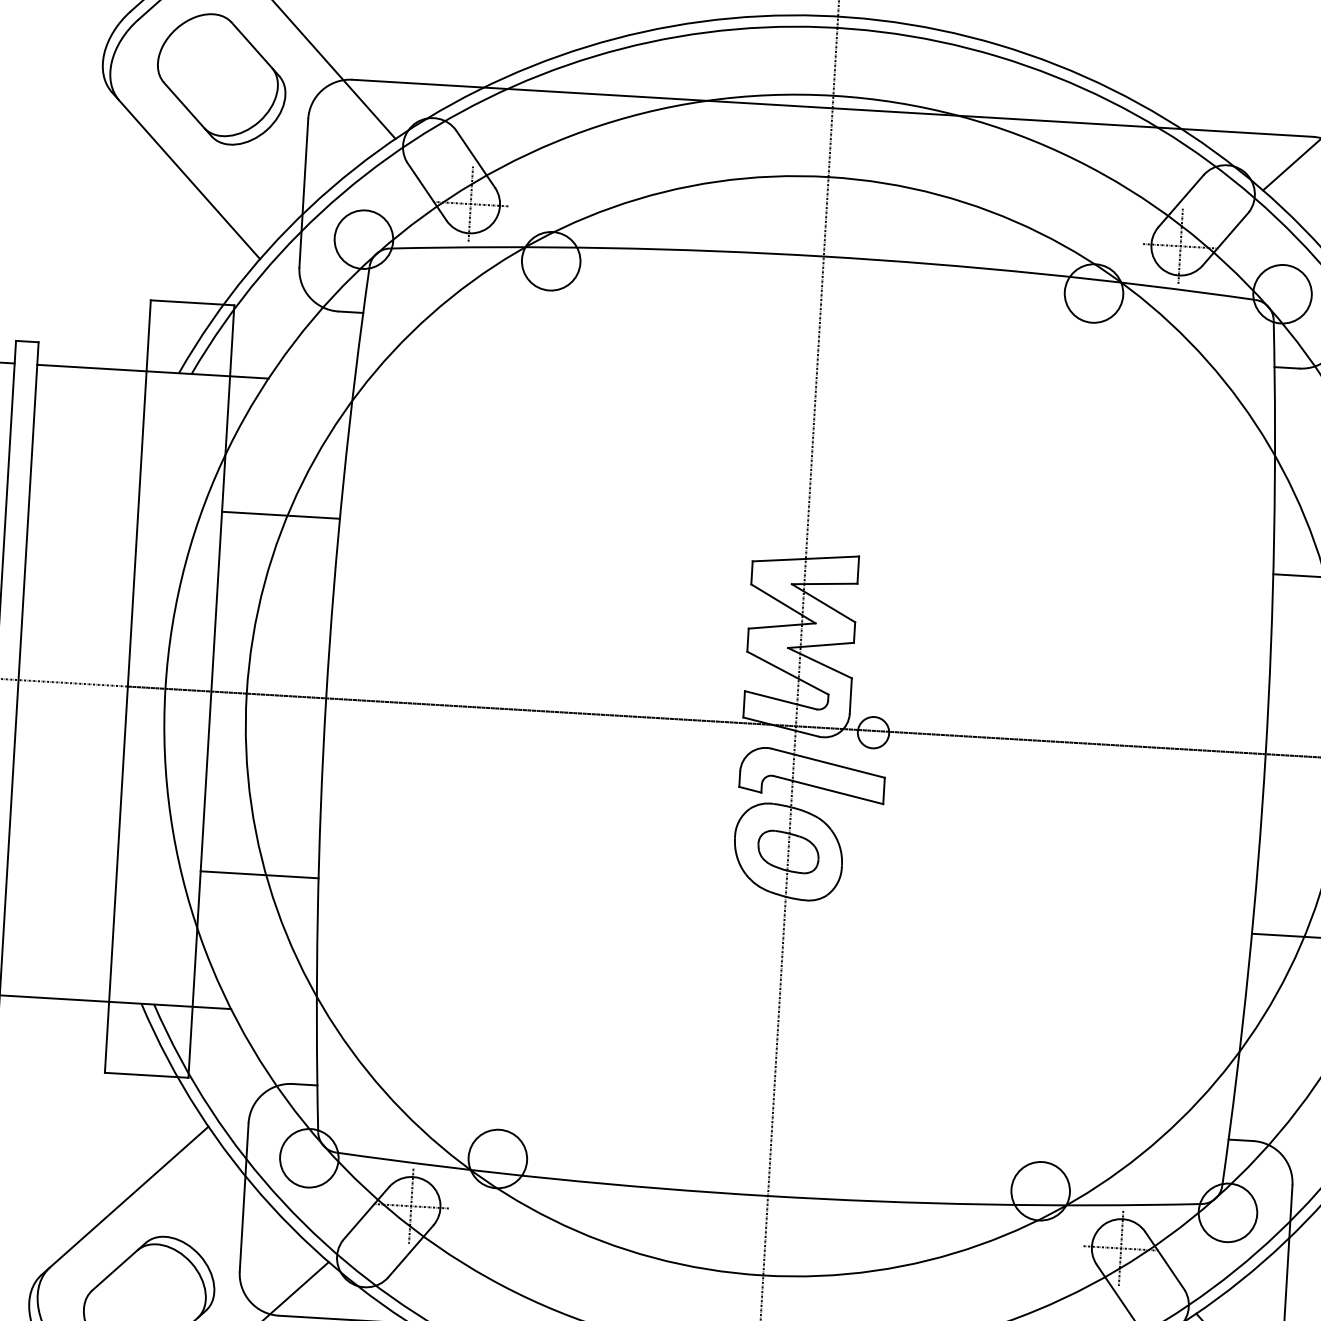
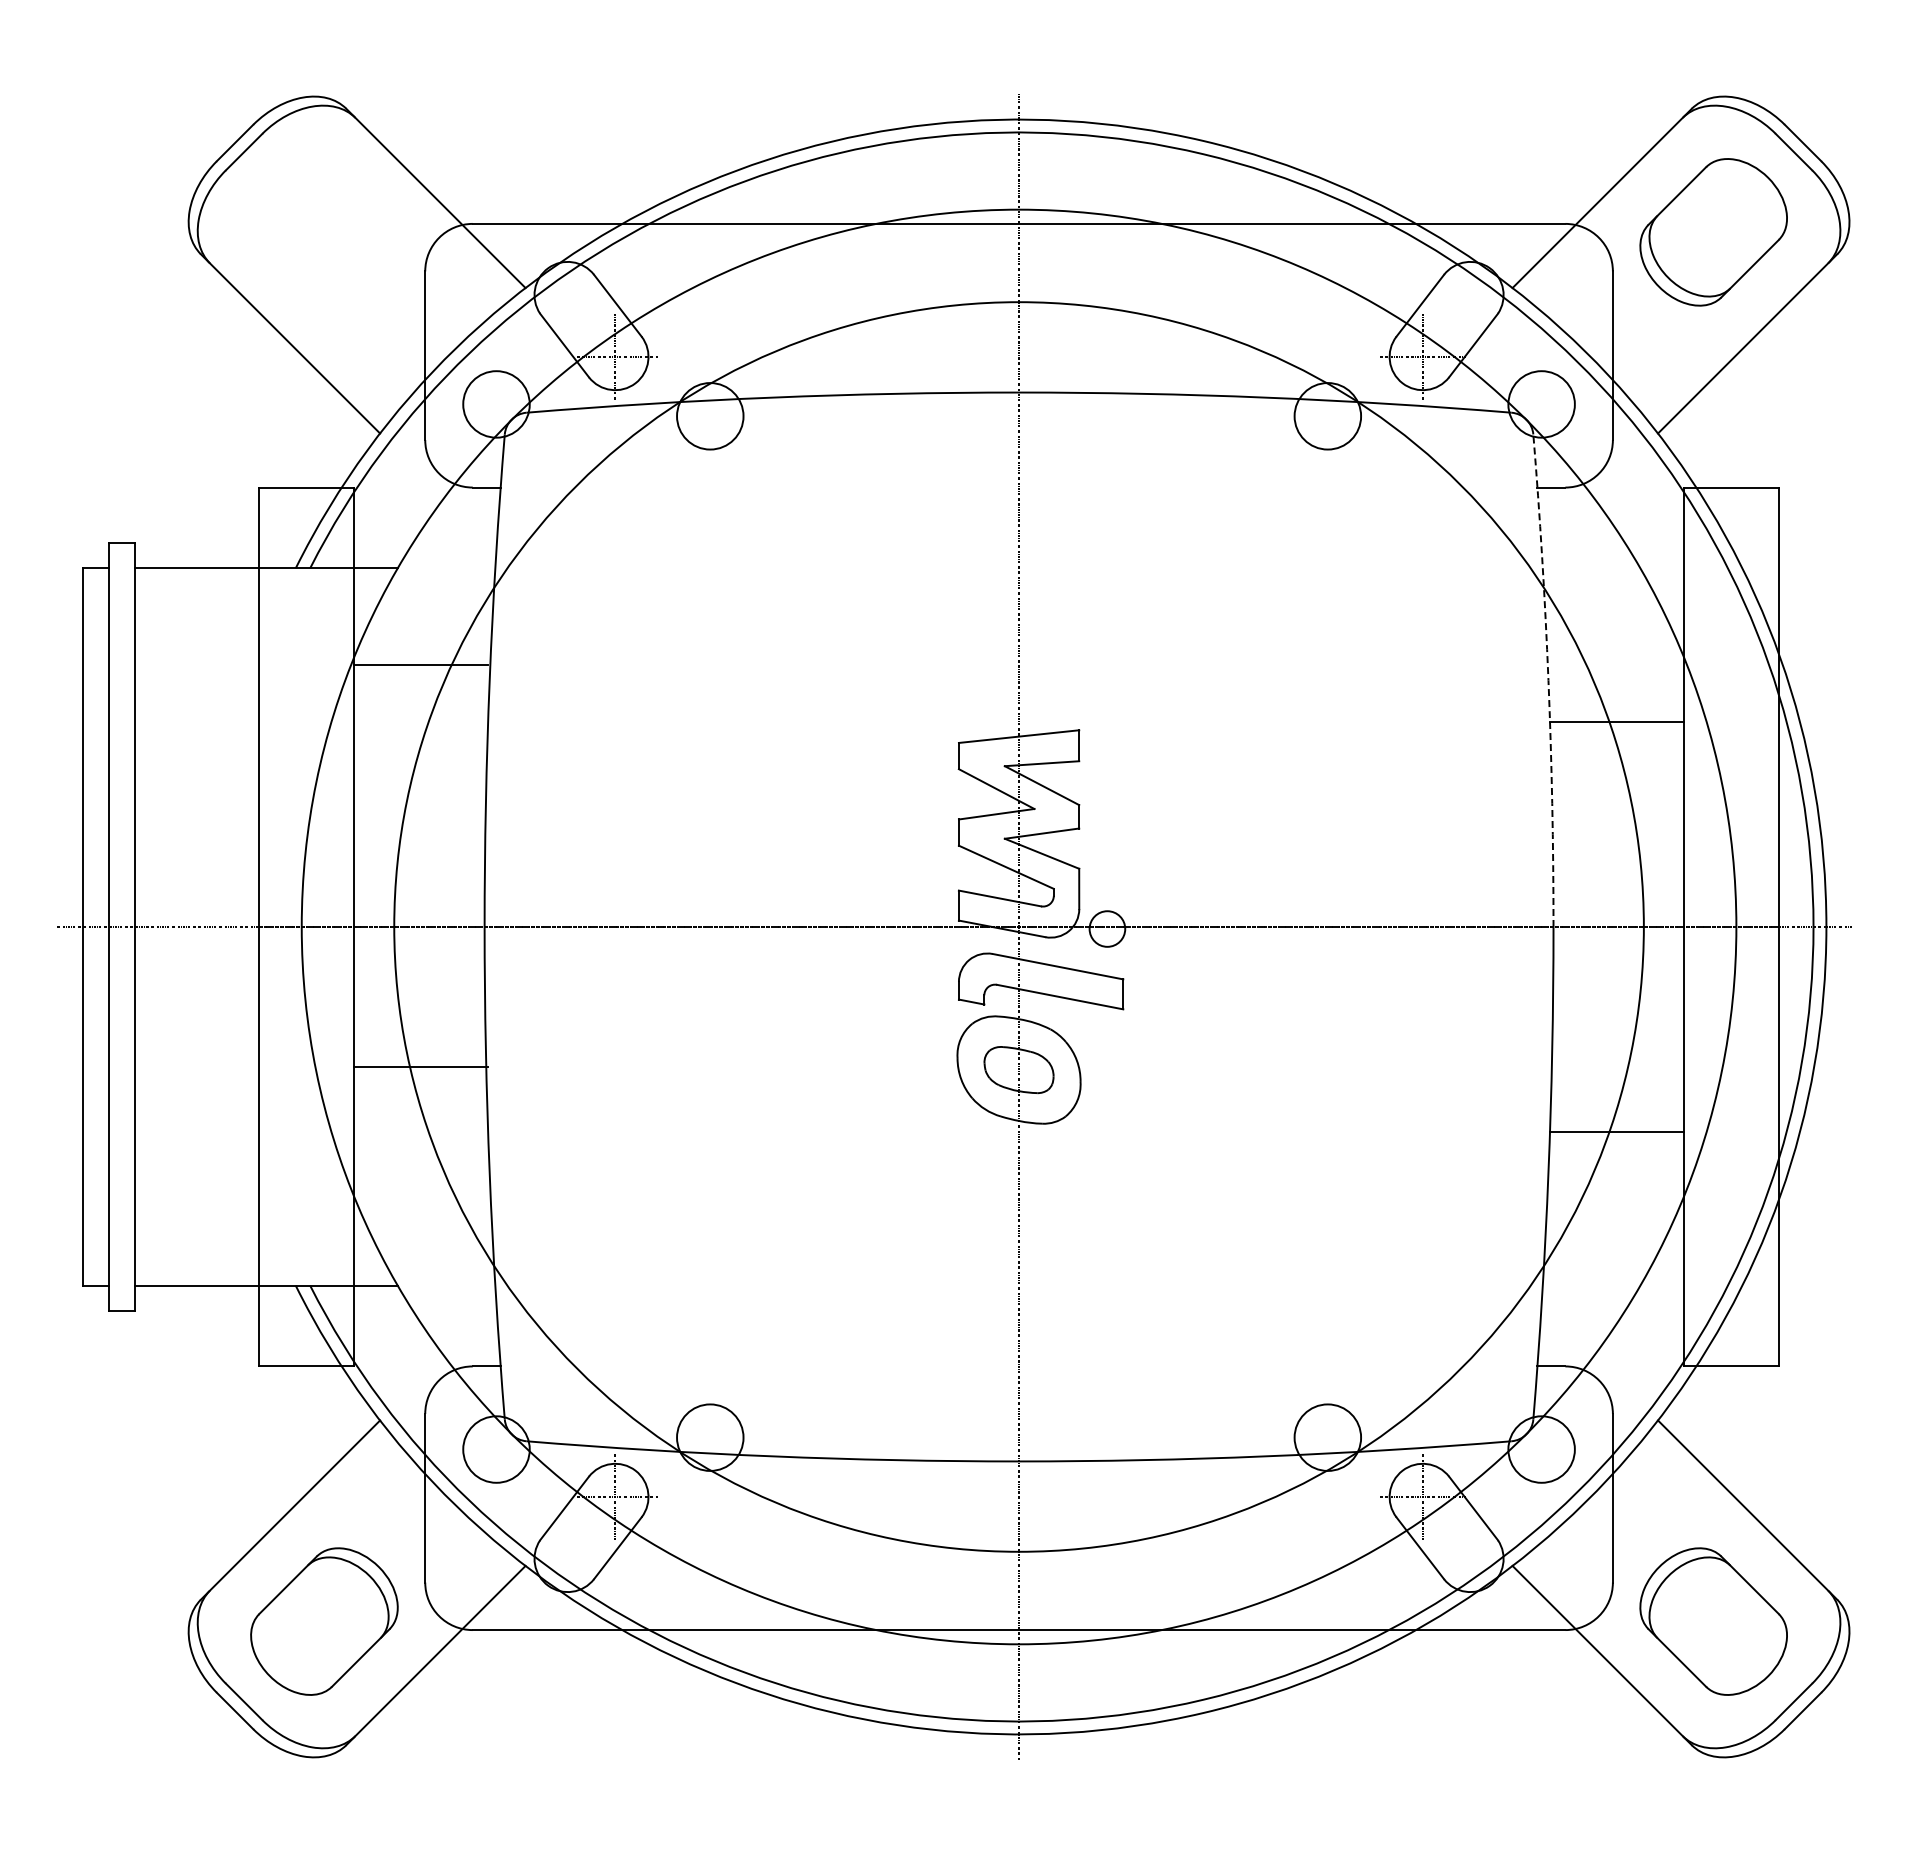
part: (221, 79) -> (324, 232), removed
line: (280, 515) -> (420, 665), moved
arc: (1274, 537) -> (1548, 680), solid -> dashed
line: (259, 874) -> (420, 1066), moved

